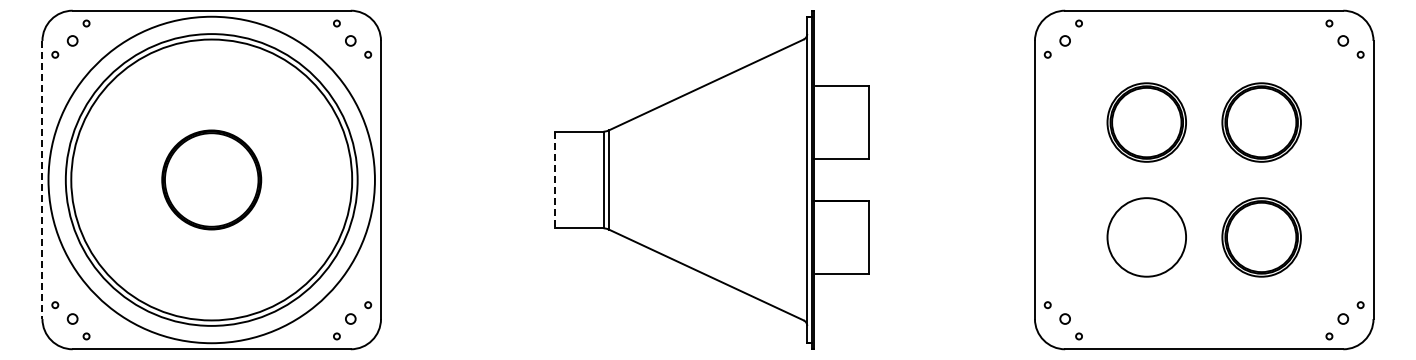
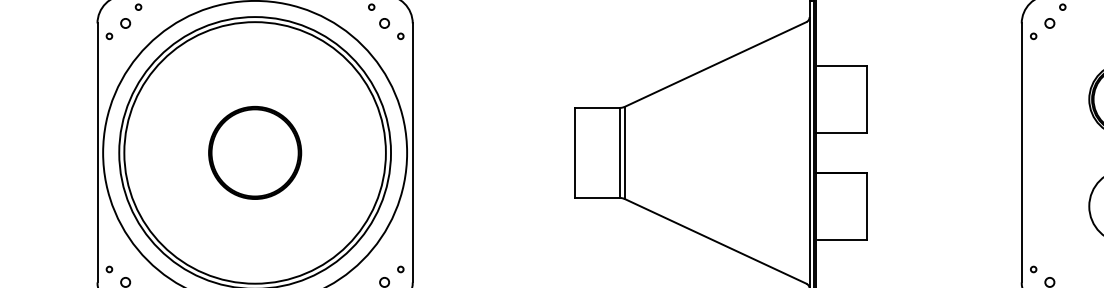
line: (42, 180) -> (97, 153), dashed -> solid
line: (555, 180) -> (575, 153), dashed -> solid

